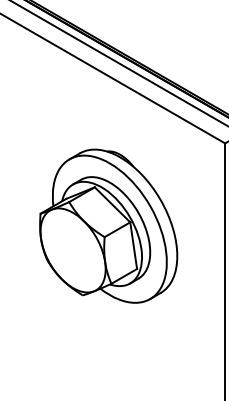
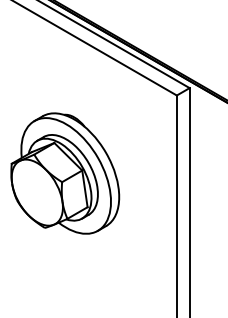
part: (108, 226) -> (65, 173), moved

